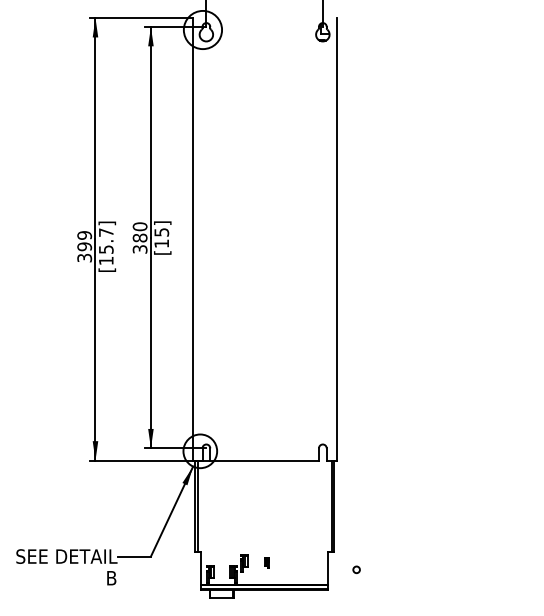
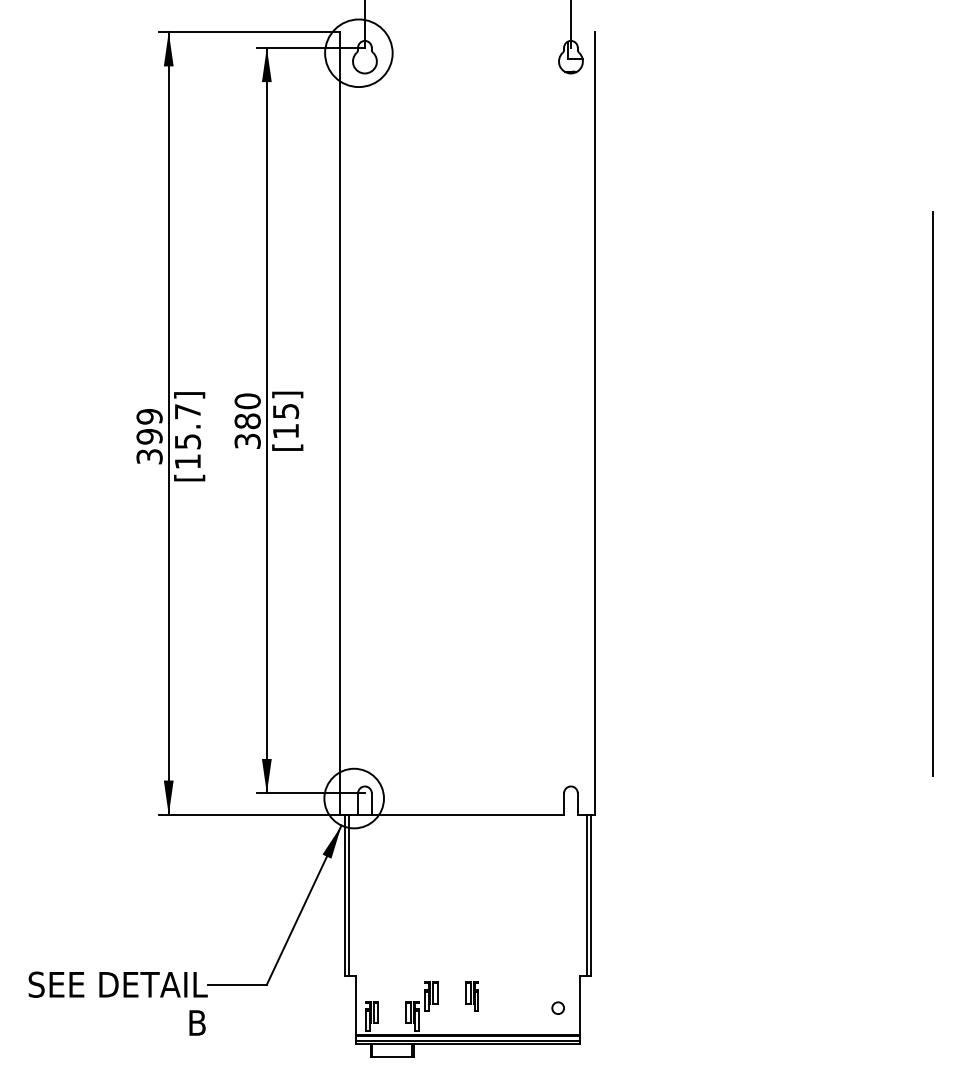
line: (527, 278) -> (932, 492), added
part: (266, 563) -> (471, 996), size x1.67
circle: (356, 569) -> (557, 1007), moved

